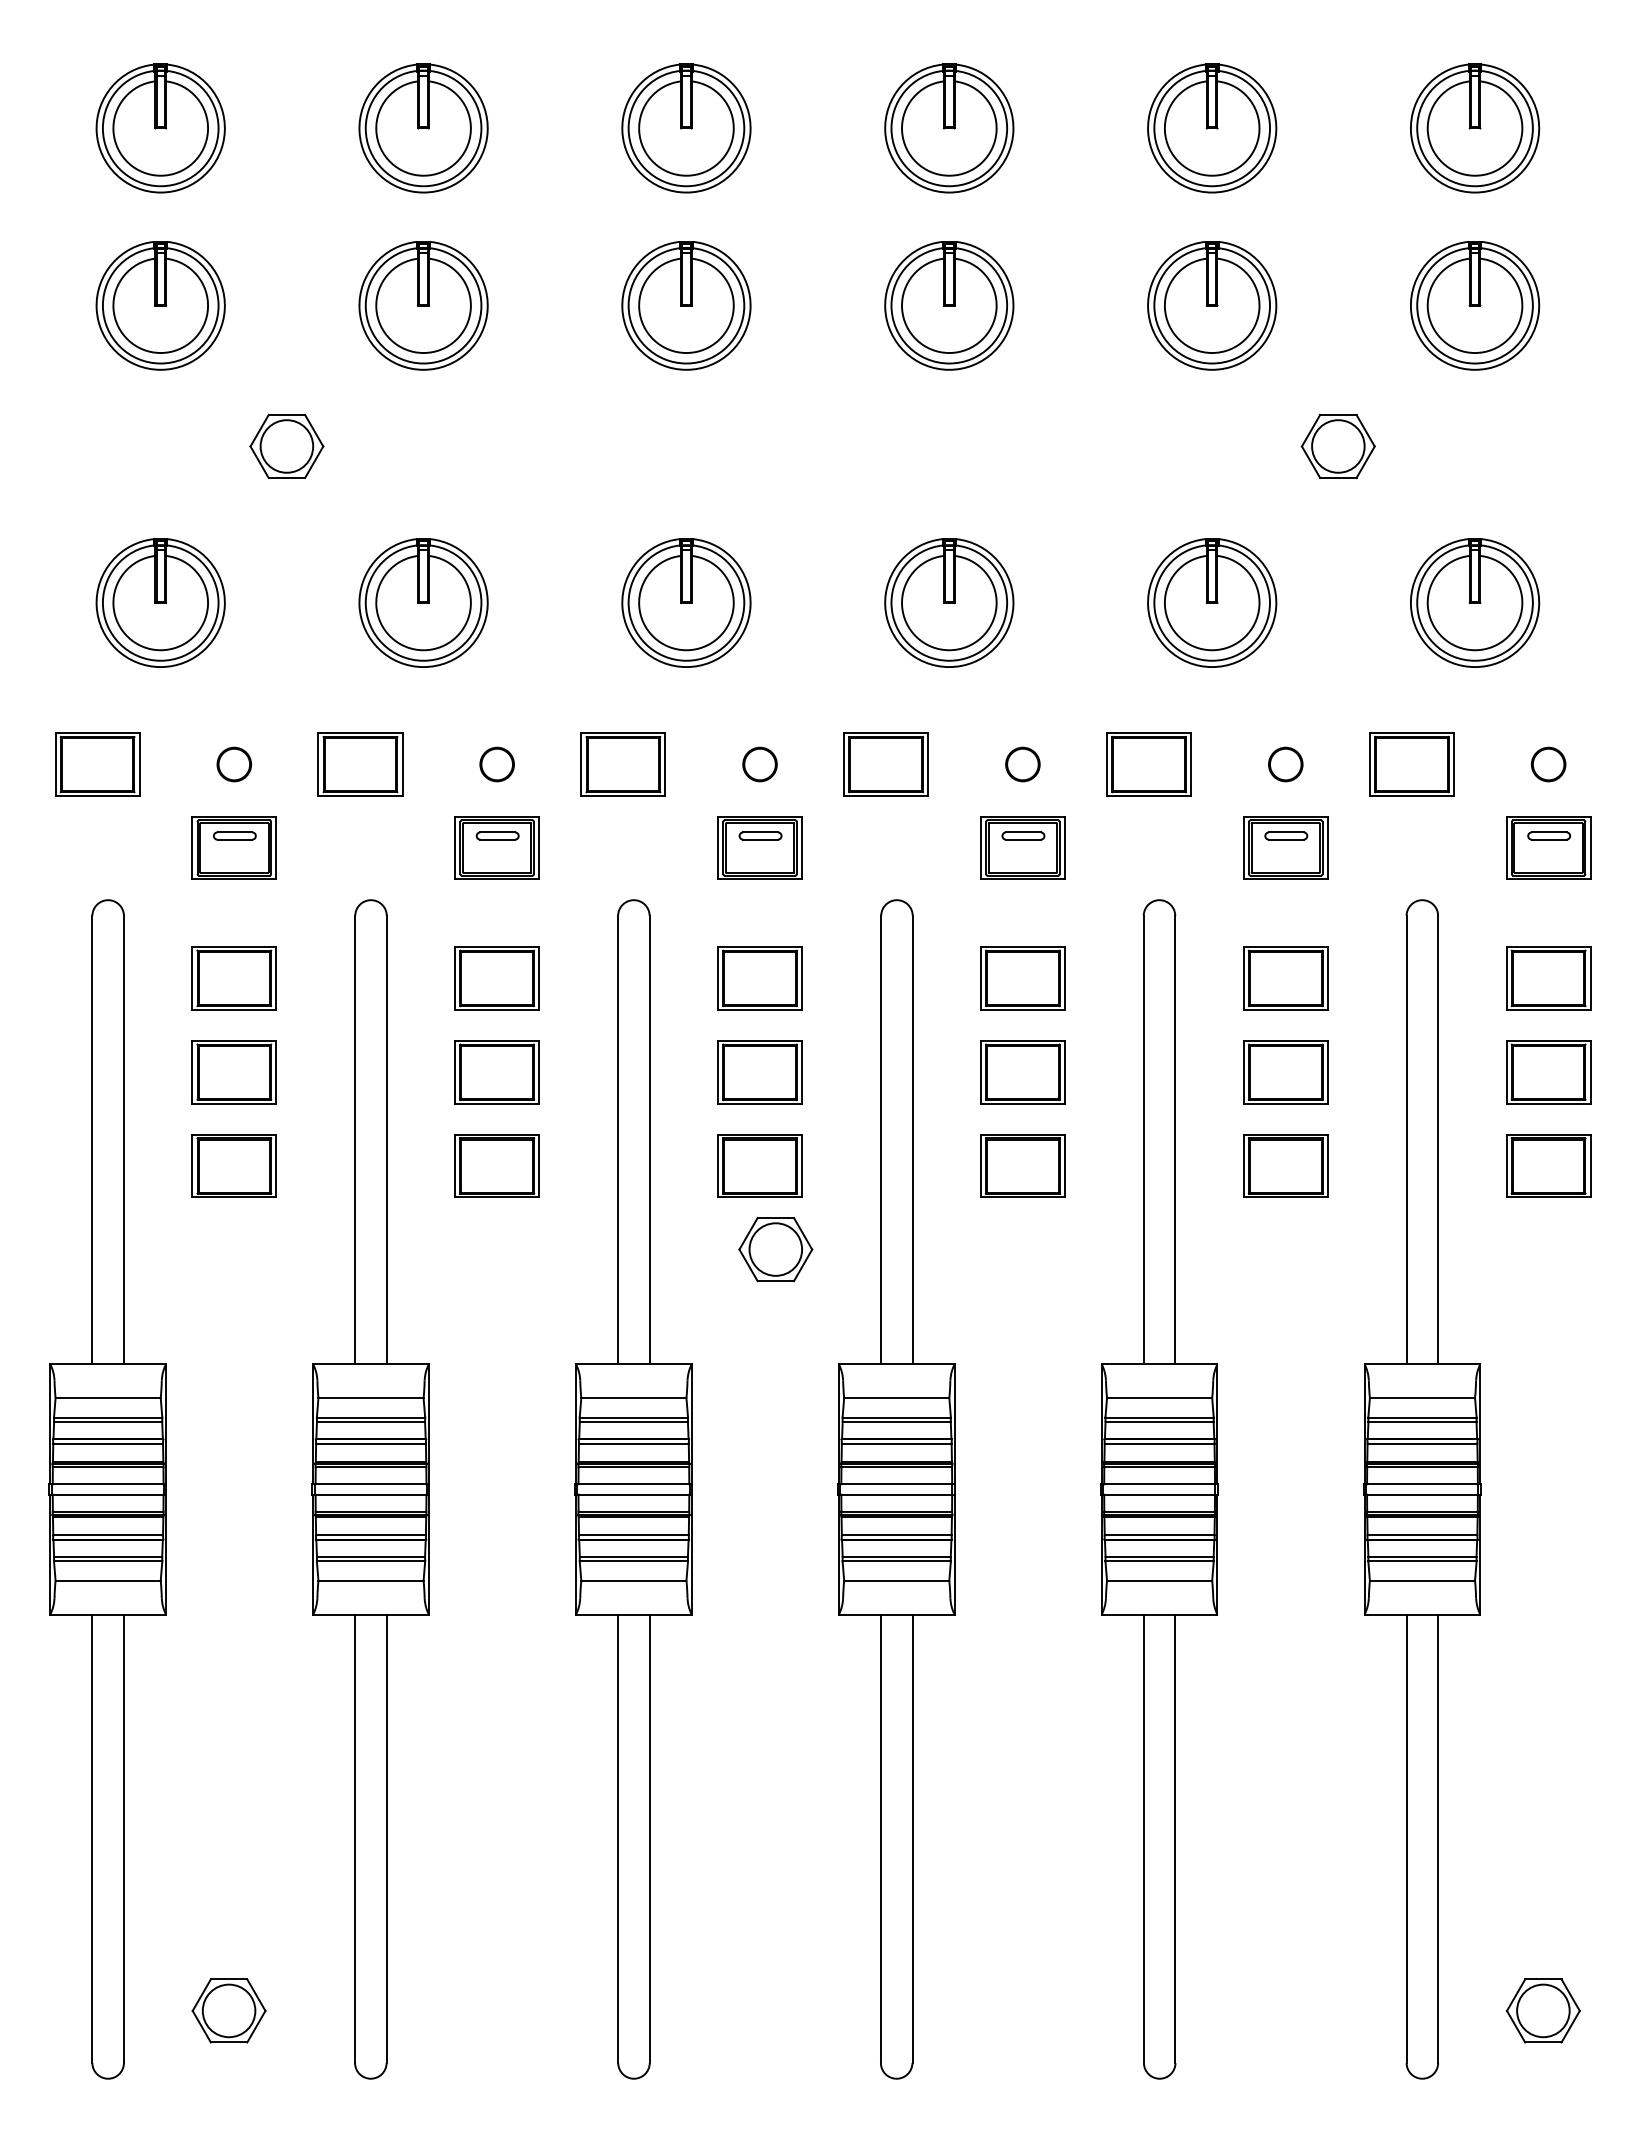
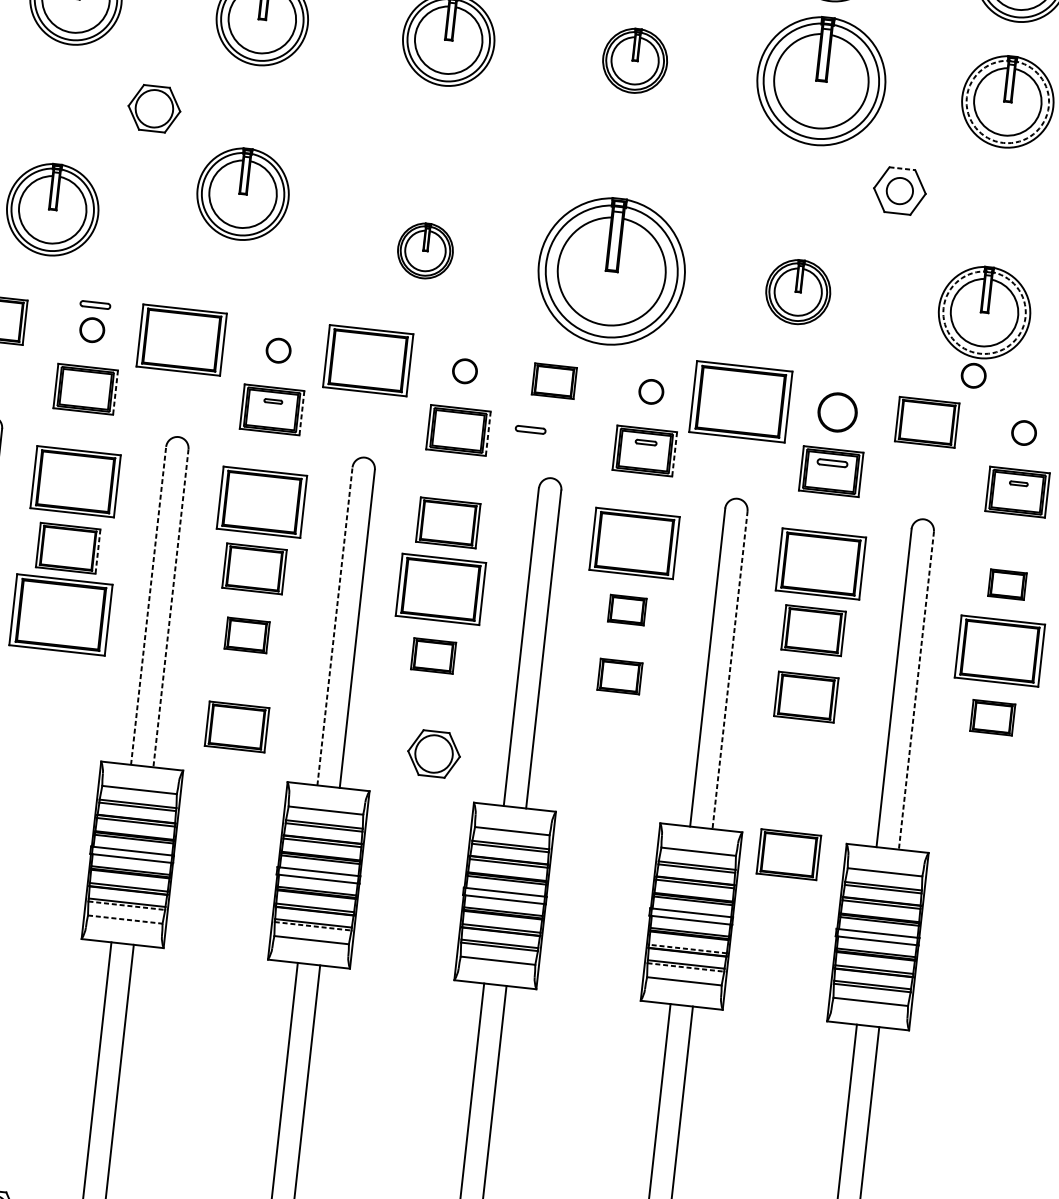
part: (949, 305) -> (635, 60), size x0.7
part: (1212, 305) -> (821, 81), size x1.4
circle: (1474, 305) -> (1007, 101), solid -> dashed
line: (1338, 414) -> (902, 168), solid -> dashed
circle: (1338, 446) -> (900, 191), size x0.7
part: (423, 602) -> (243, 193), moved
part: (686, 602) -> (425, 250), size x0.6
part: (949, 602) -> (611, 271), size x1.6
part: (1212, 602) -> (798, 291), size x0.7
circle: (1474, 602) -> (984, 312), solid -> dashed
part: (1469, 692) -> (973, 375), added
part: (360, 764) -> (181, 340), size x1.4
part: (622, 764) -> (367, 360), size x1.4
part: (885, 764) -> (553, 381), size x0.7
part: (1148, 764) -> (740, 401), size x1.6
part: (1285, 764) -> (837, 412), size x1.6
part: (234, 835) -> (95, 304), moved
part: (497, 835) -> (273, 401), size x0.6
part: (760, 835) -> (530, 429), moved
part: (1023, 835) -> (646, 442), size x0.7
part: (1548, 835) -> (1018, 483), size x0.6
line: (276, 848) -> (115, 393), solid -> dashed
line: (539, 848) -> (302, 413), solid -> dashed
line: (802, 848) -> (488, 434), solid -> dashed
line: (1064, 848) -> (674, 454), solid -> dashed
part: (233, 978) -> (74, 481), size x1.4
part: (496, 978) -> (261, 502), size x1.4
part: (1022, 978) -> (634, 543), size x1.4
part: (1285, 978) -> (820, 564), size x1.4
part: (1548, 978) -> (1007, 584), size x0.6
line: (276, 1072) -> (98, 551), solid -> dashed
part: (759, 1072) -> (440, 589), size x1.4
part: (1022, 1072) -> (626, 610), size x0.6
part: (1548, 1072) -> (999, 651), size x1.4
line: (355, 1139) -> (148, 605), solid -> dashed
line: (618, 1139) -> (335, 626), solid -> dashed
line: (386, 1140) -> (170, 608), solid -> dashed
line: (1175, 1140) -> (730, 670), solid -> dashed
line: (1438, 1140) -> (916, 690), solid -> dashed
part: (233, 1165) -> (60, 614), size x1.6
part: (496, 1165) -> (246, 634), size x0.7
part: (759, 1165) -> (433, 655), size x0.7
part: (1022, 1165) -> (619, 676), size x0.7
part: (1548, 1165) -> (992, 717), size x0.7
part: (775, 1249) -> (433, 753), moved
part: (496, 1295) -> (236, 727), added
part: (1285, 1388) -> (788, 854), added
line: (1159, 1535) -> (687, 949), solid -> dashed
line: (371, 1561) -> (127, 905), solid -> dashed
line: (634, 1561) -> (313, 926), solid -> dashed
line: (1160, 1561) -> (686, 967), solid -> dashed
line: (371, 1580) -> (125, 919), solid -> dashed

